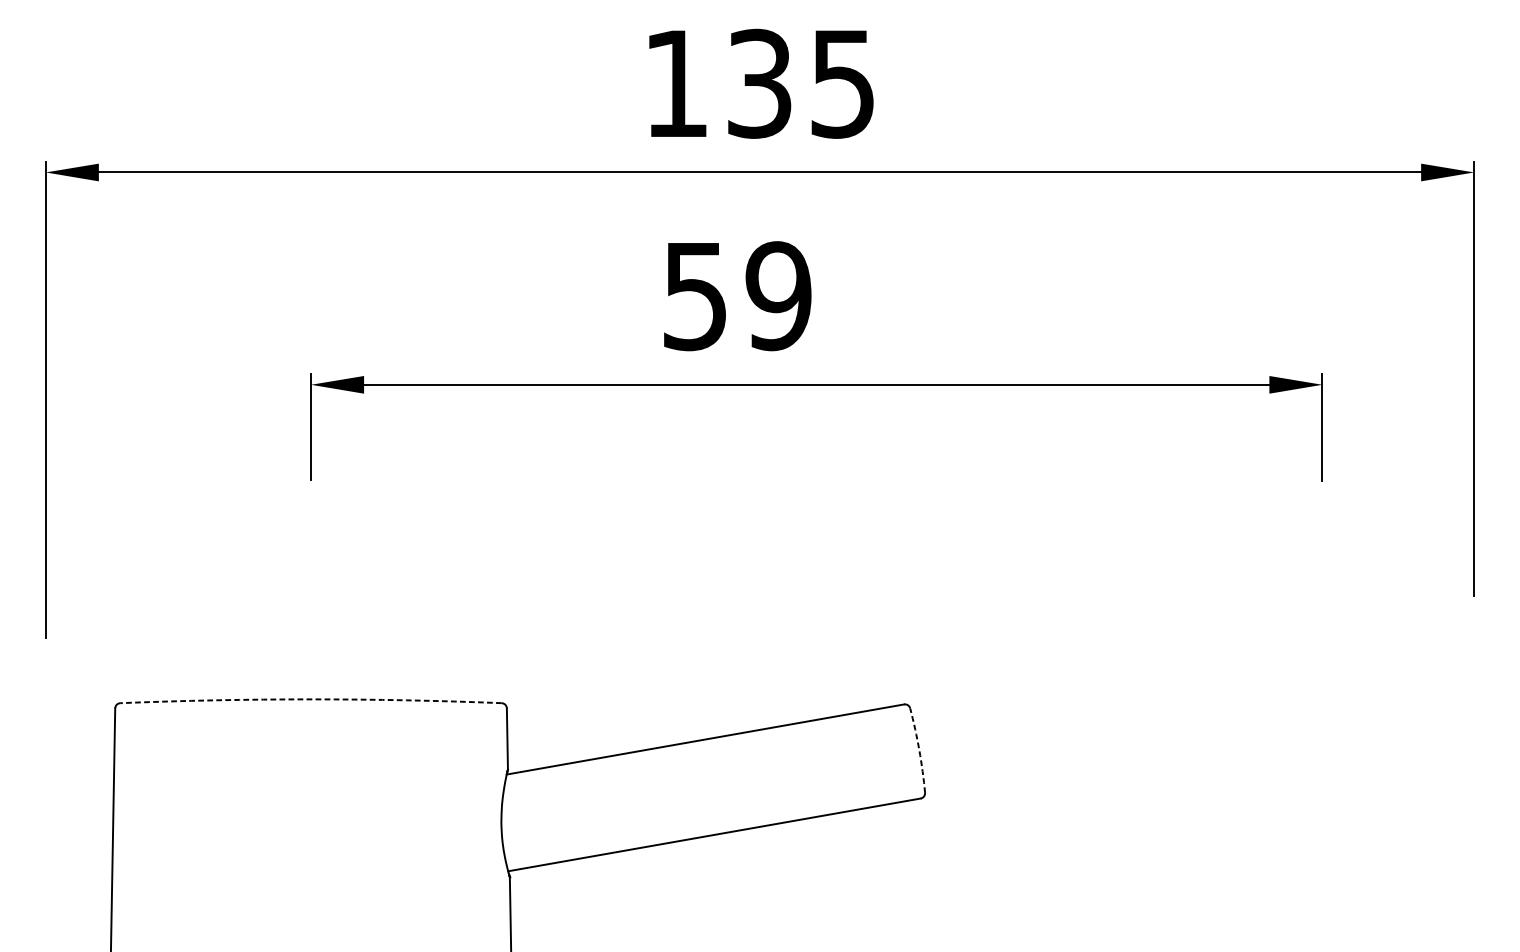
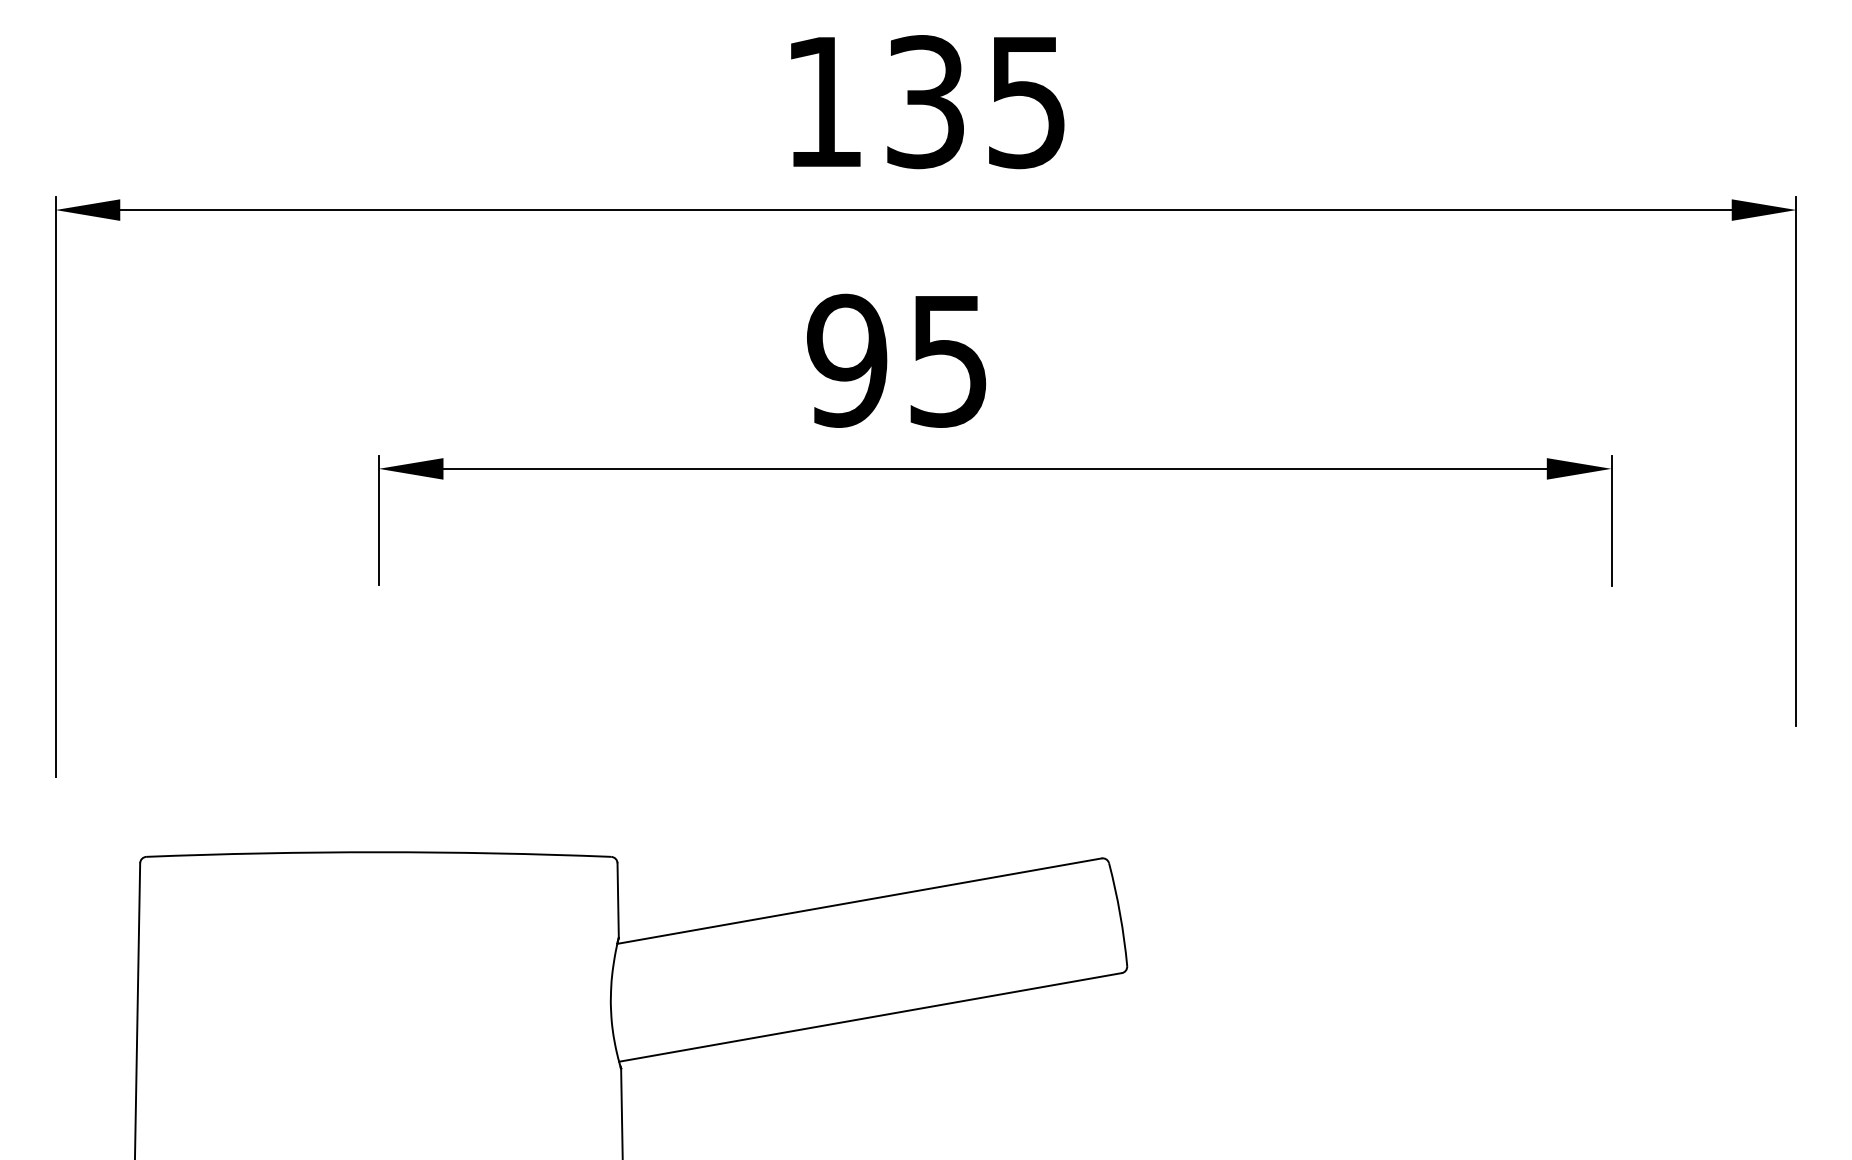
text: (736, 295) -> (897, 360), 59 -> 95
arc: (310, 699) -> (378, 852), dashed -> solid
arc: (919, 750) -> (1120, 914), dashed -> solid

